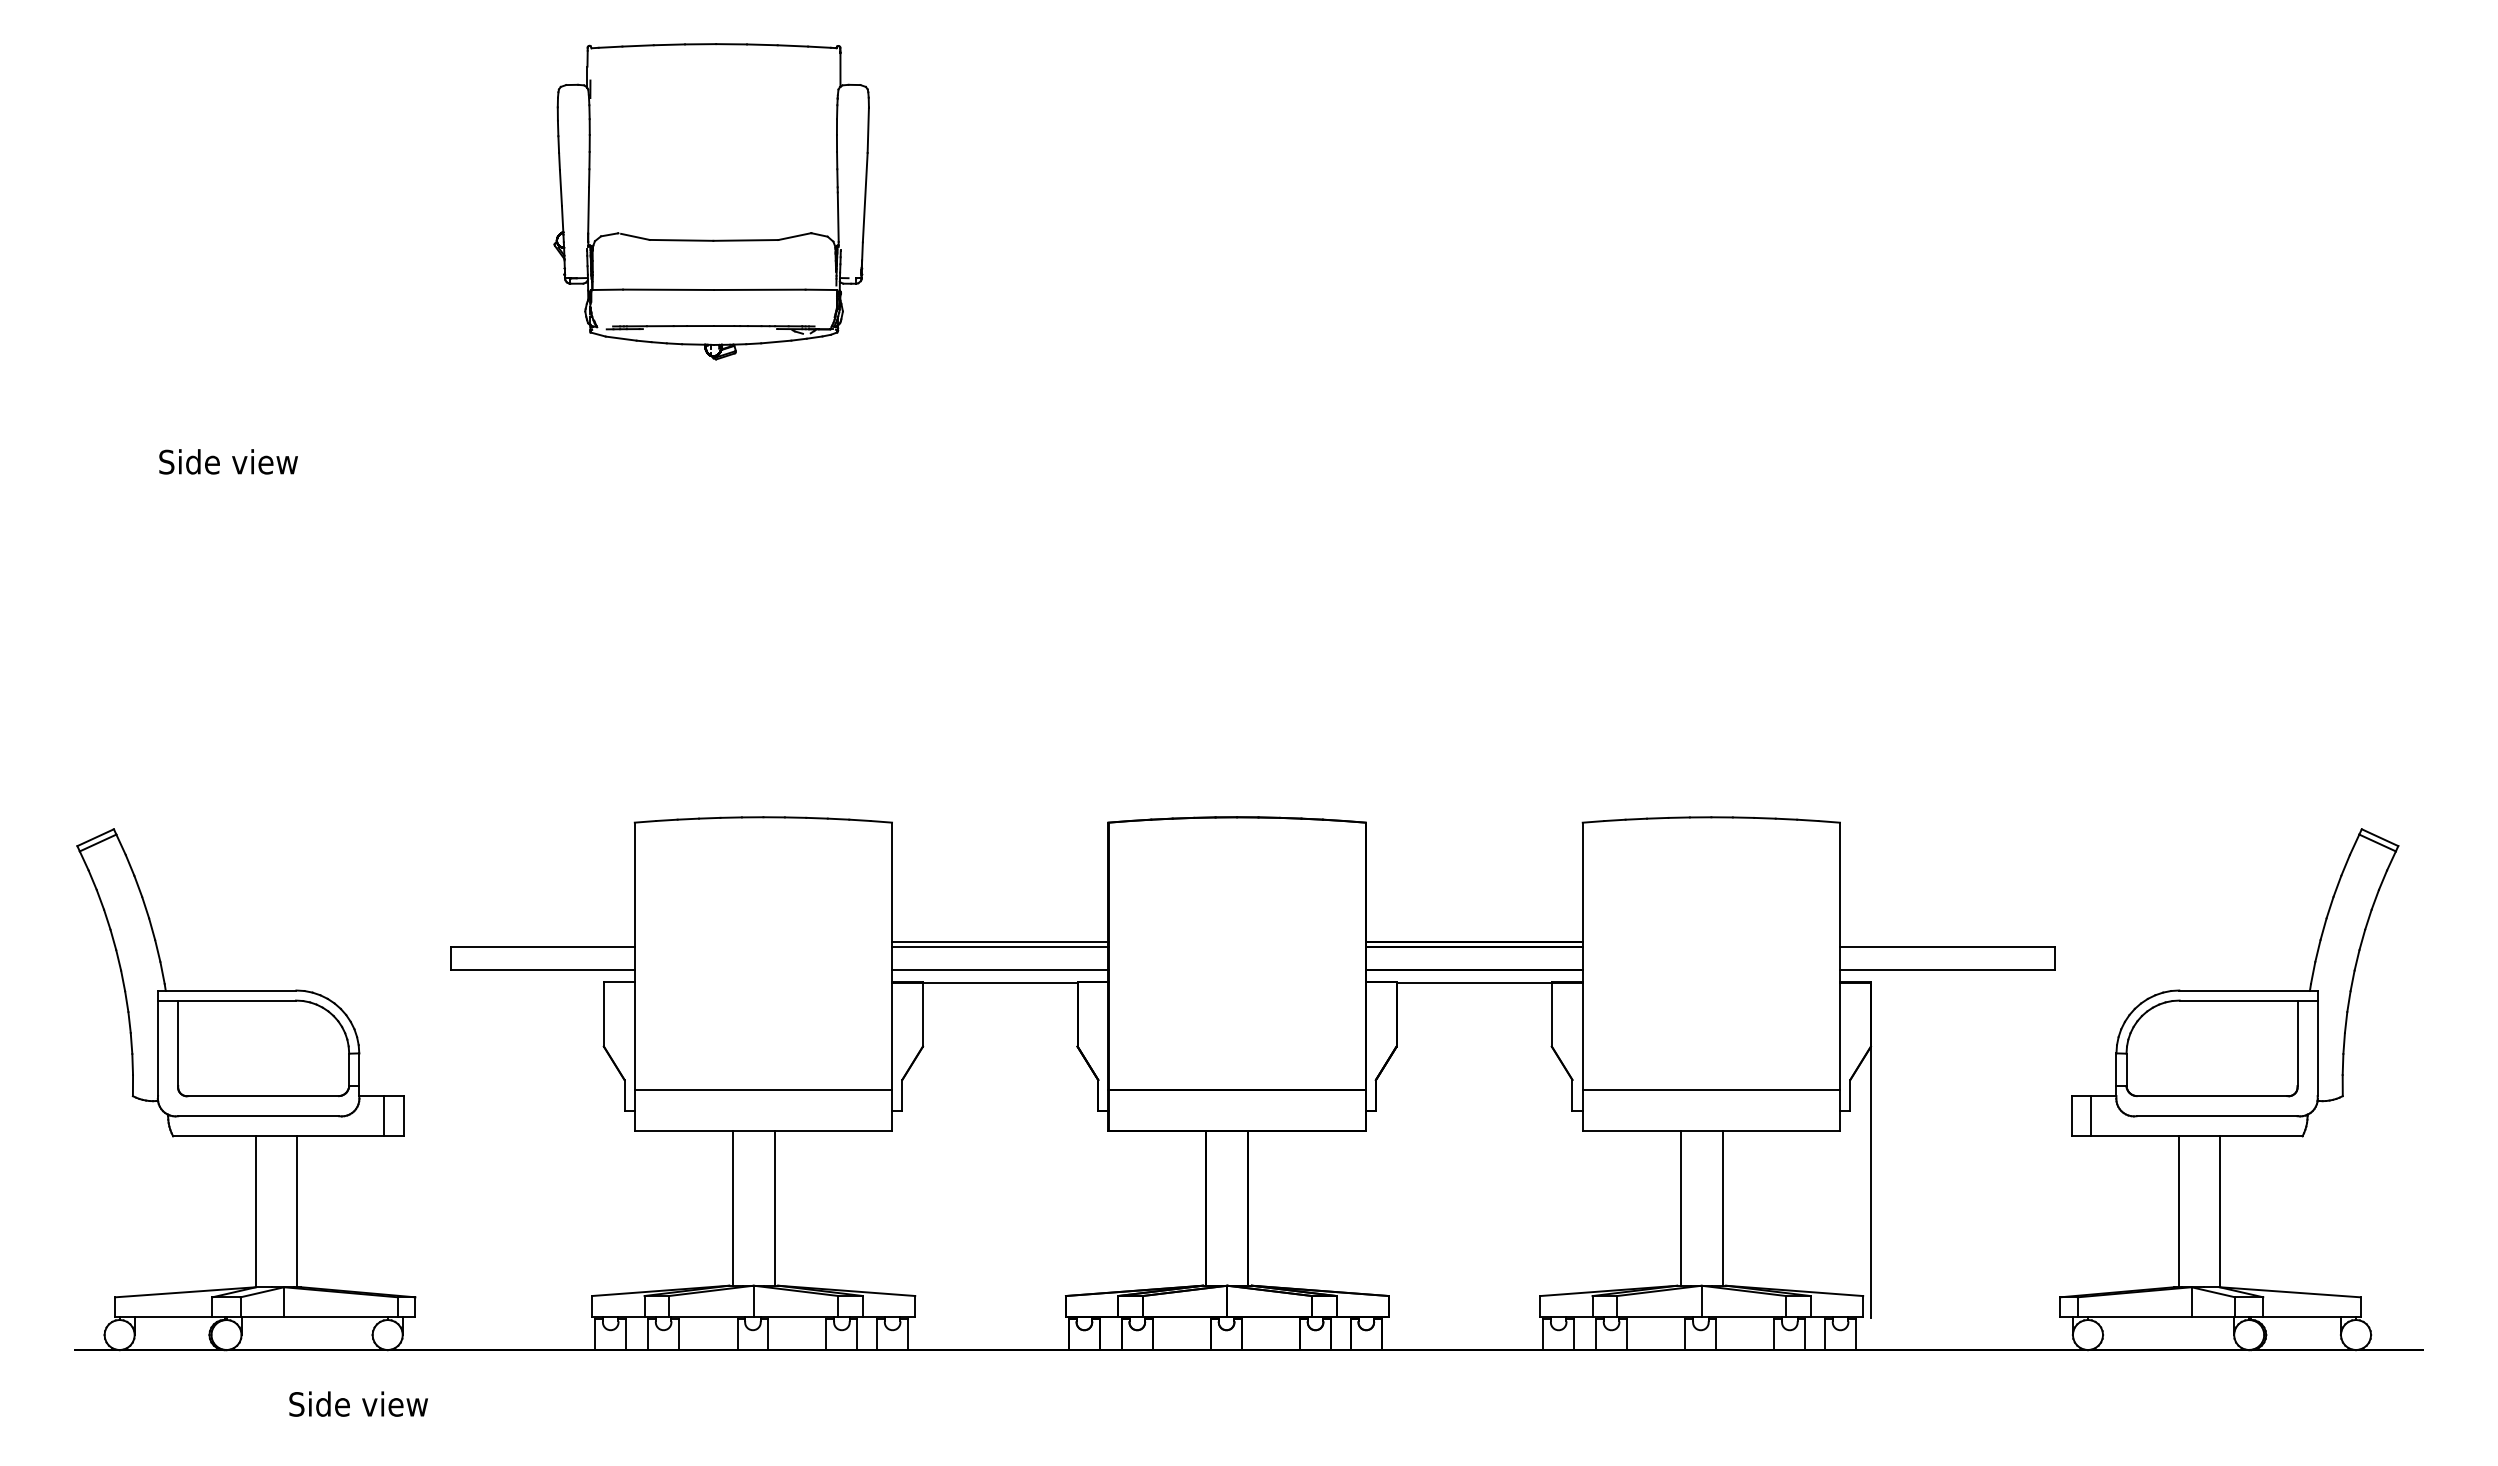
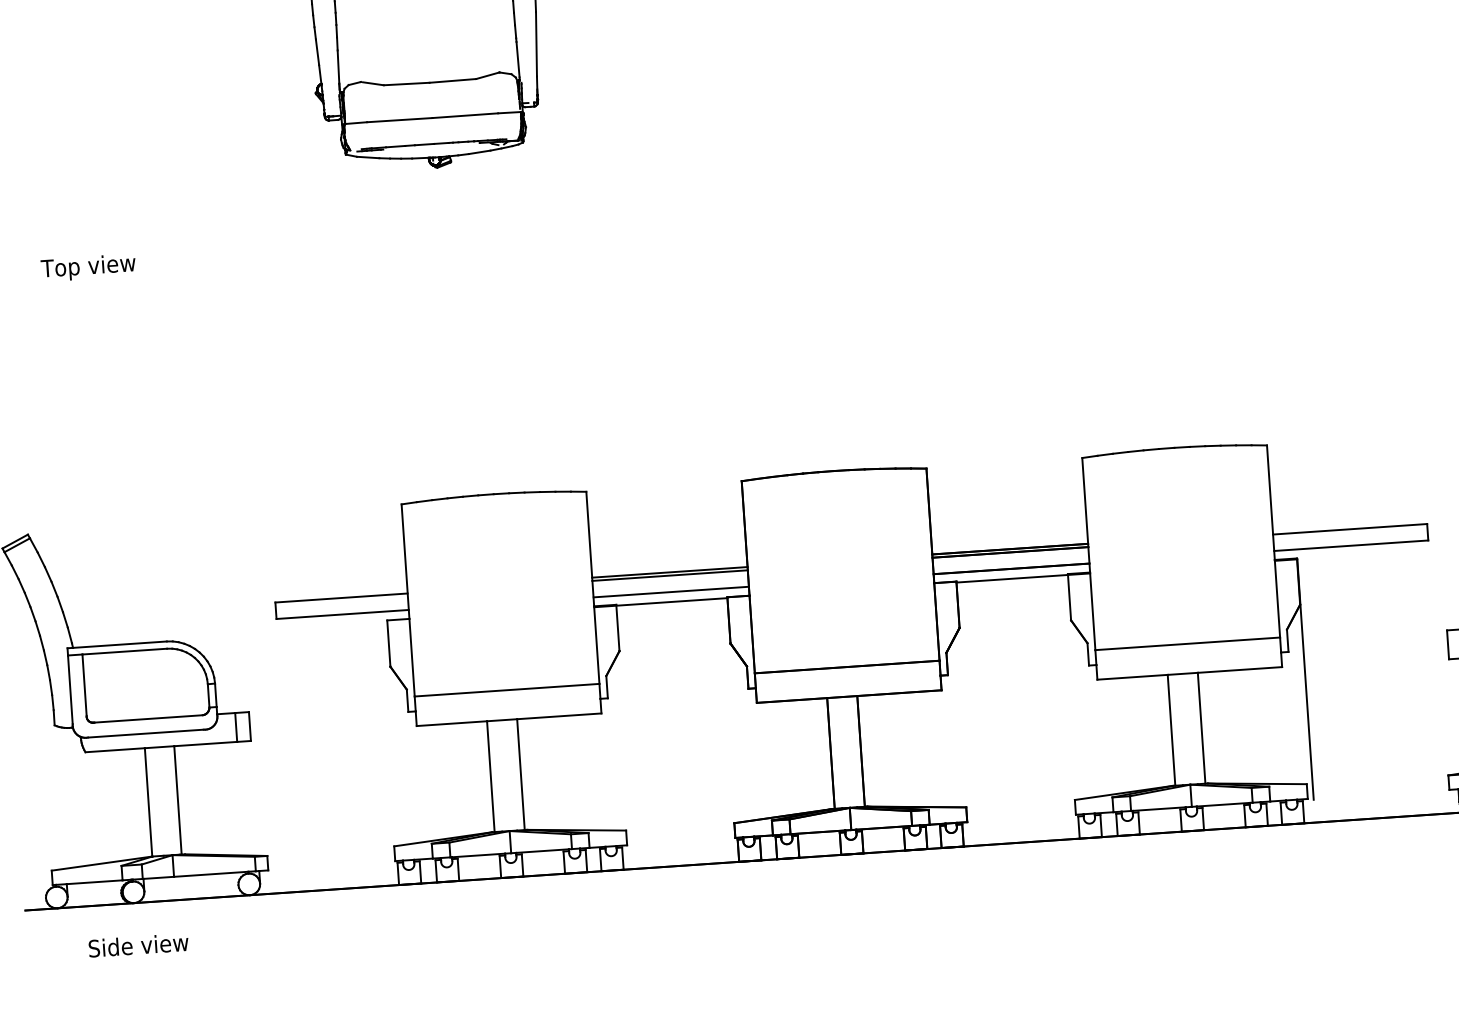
text: (227, 464) -> (91, 267), Side view -> Top view
text: (358, 1403) -> (138, 944), moved

